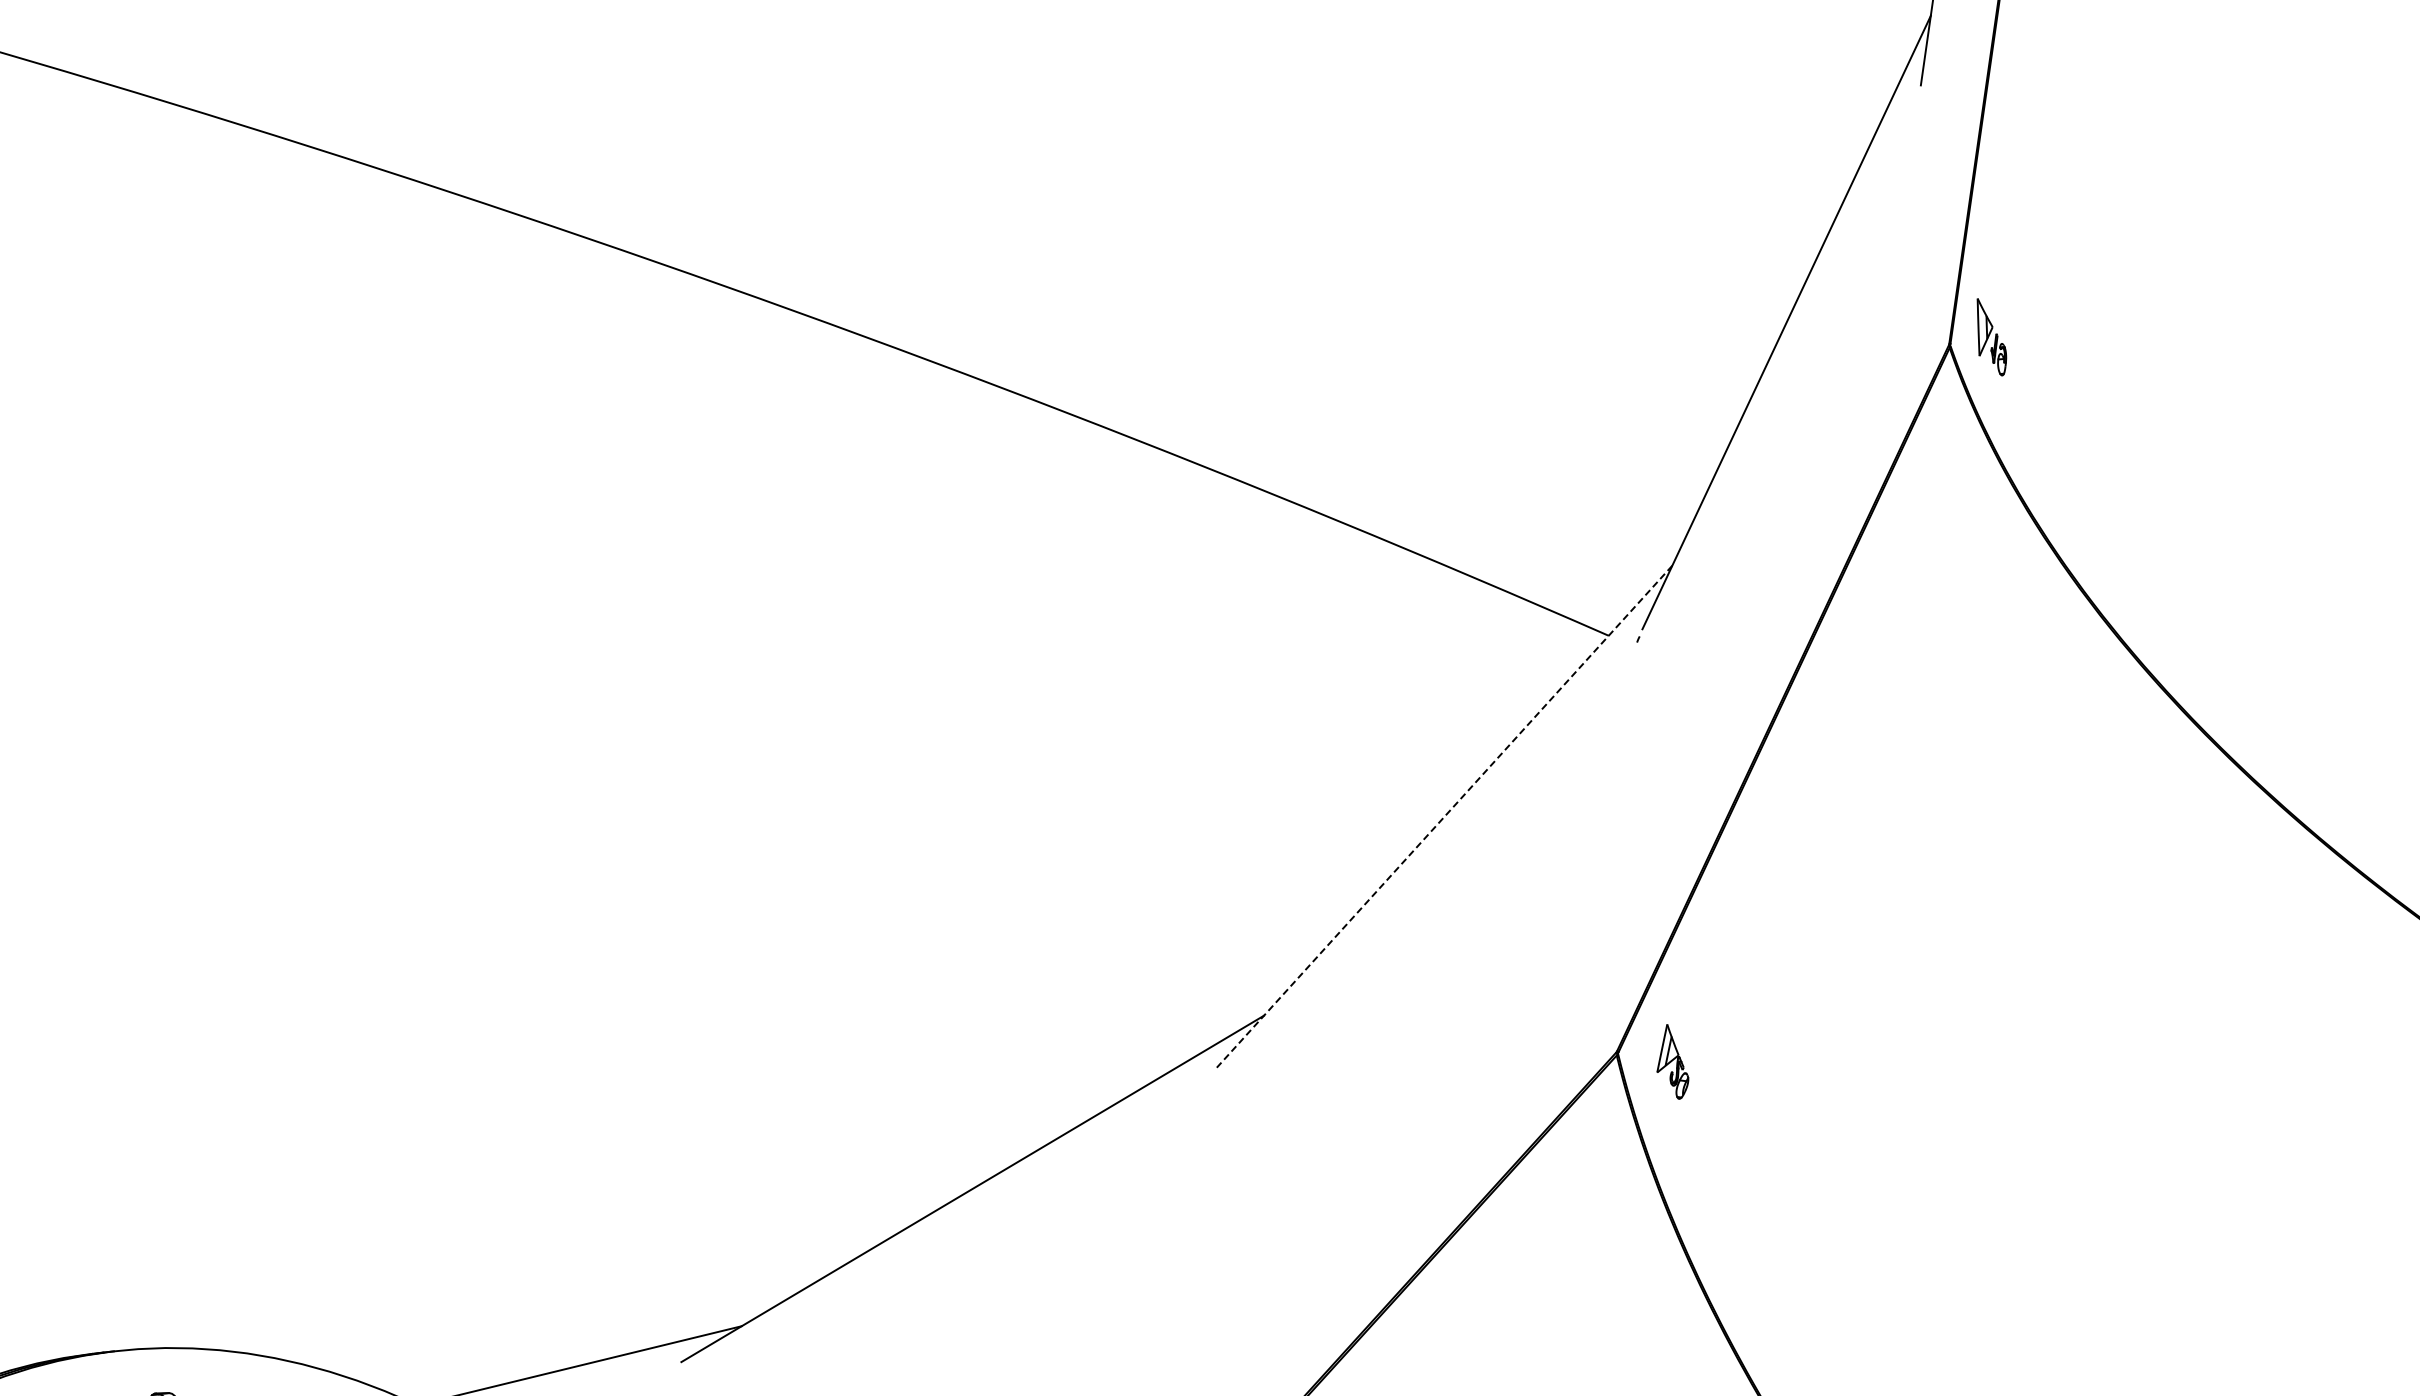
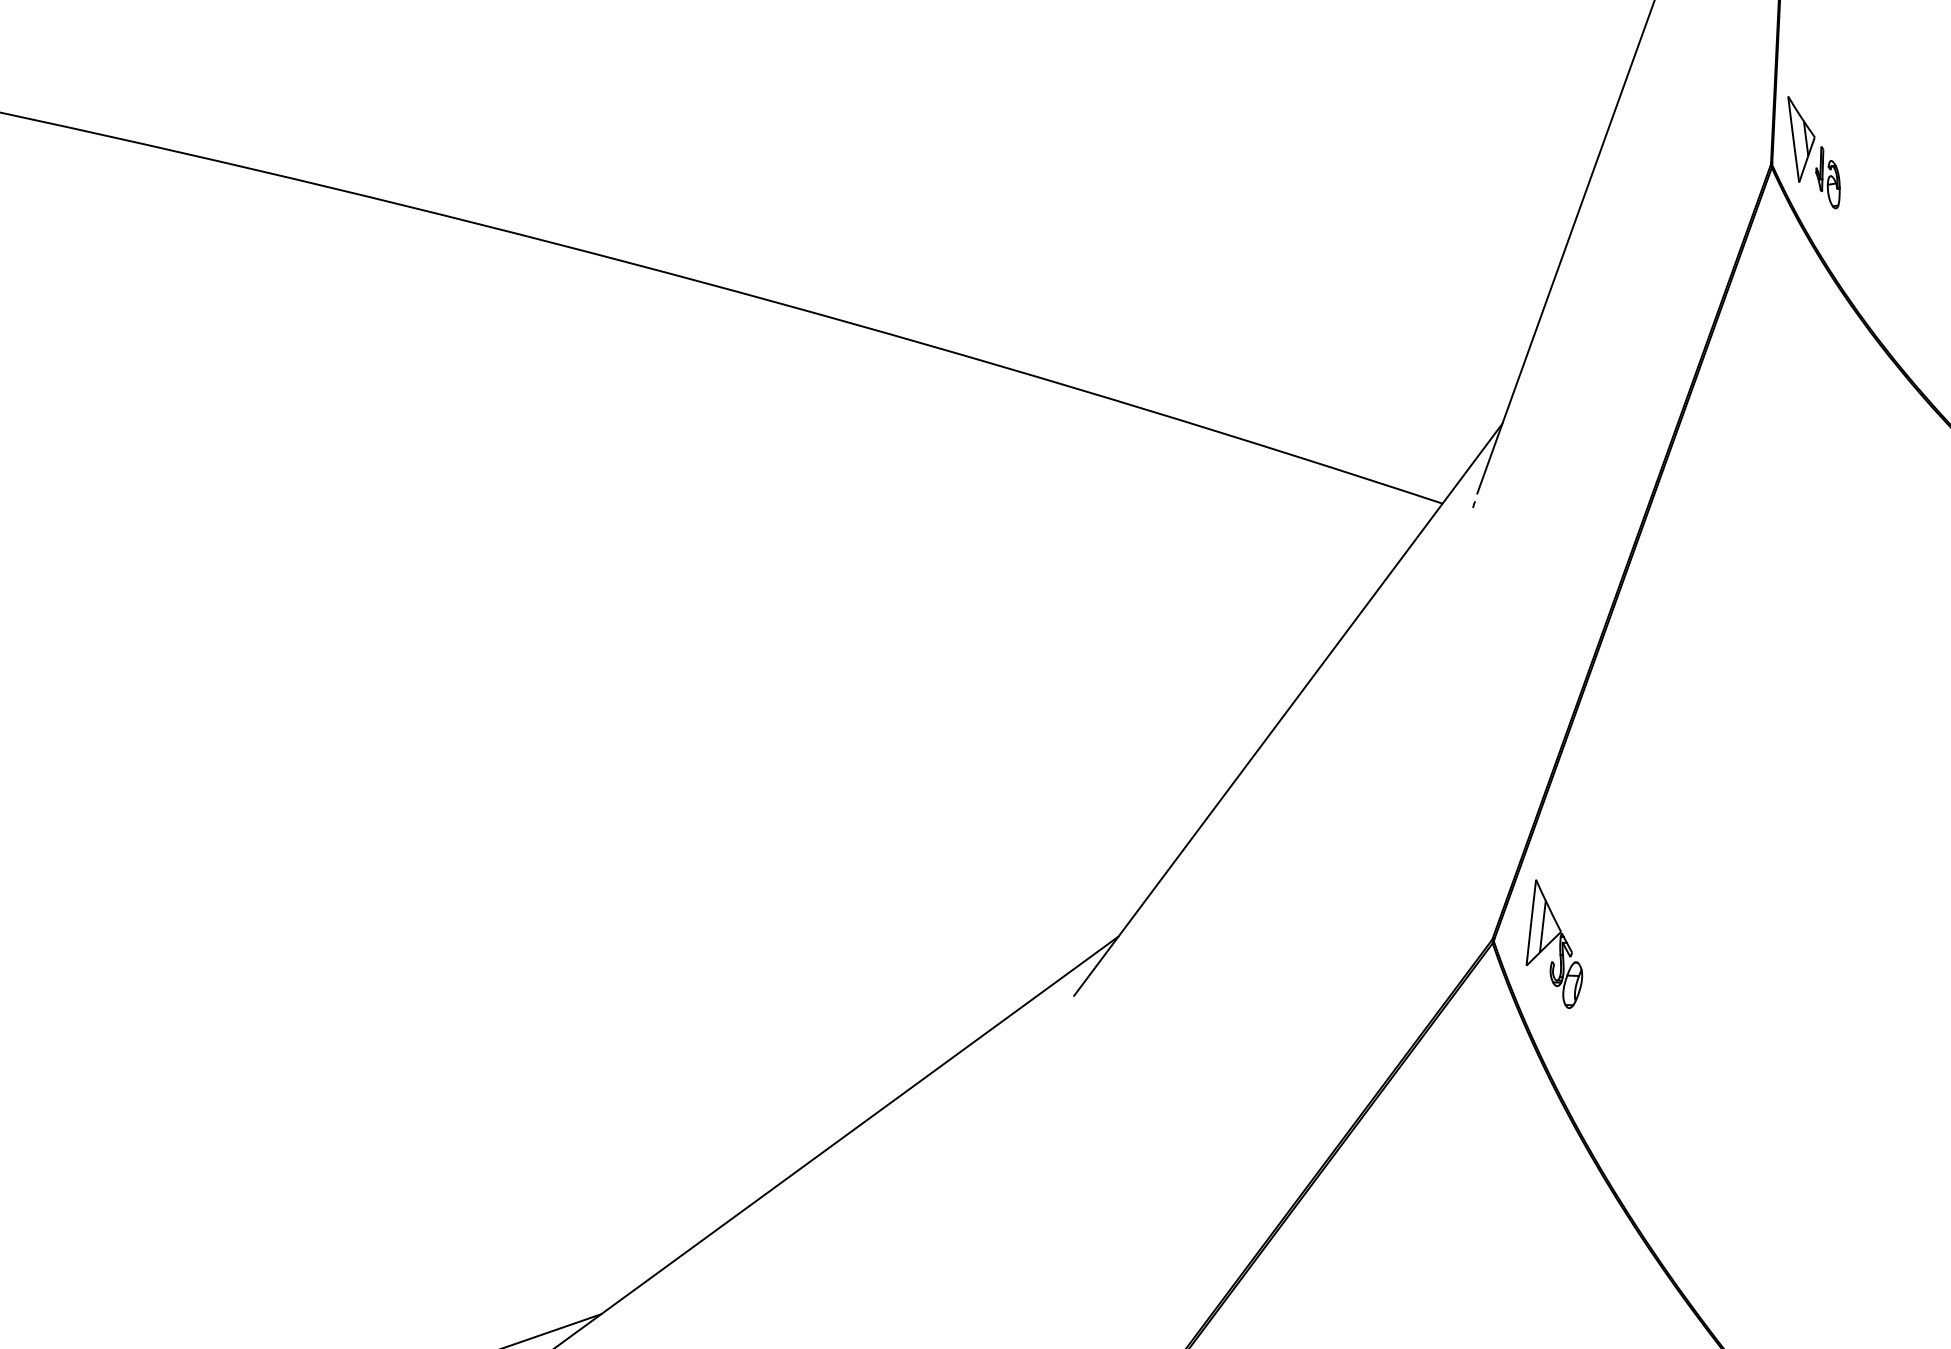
part: (1991, 336) -> (1814, 151), size x1.43
line: (1444, 816) -> (1288, 709), dashed -> solid
part: (1672, 1061) -> (1551, 944), size x1.67

